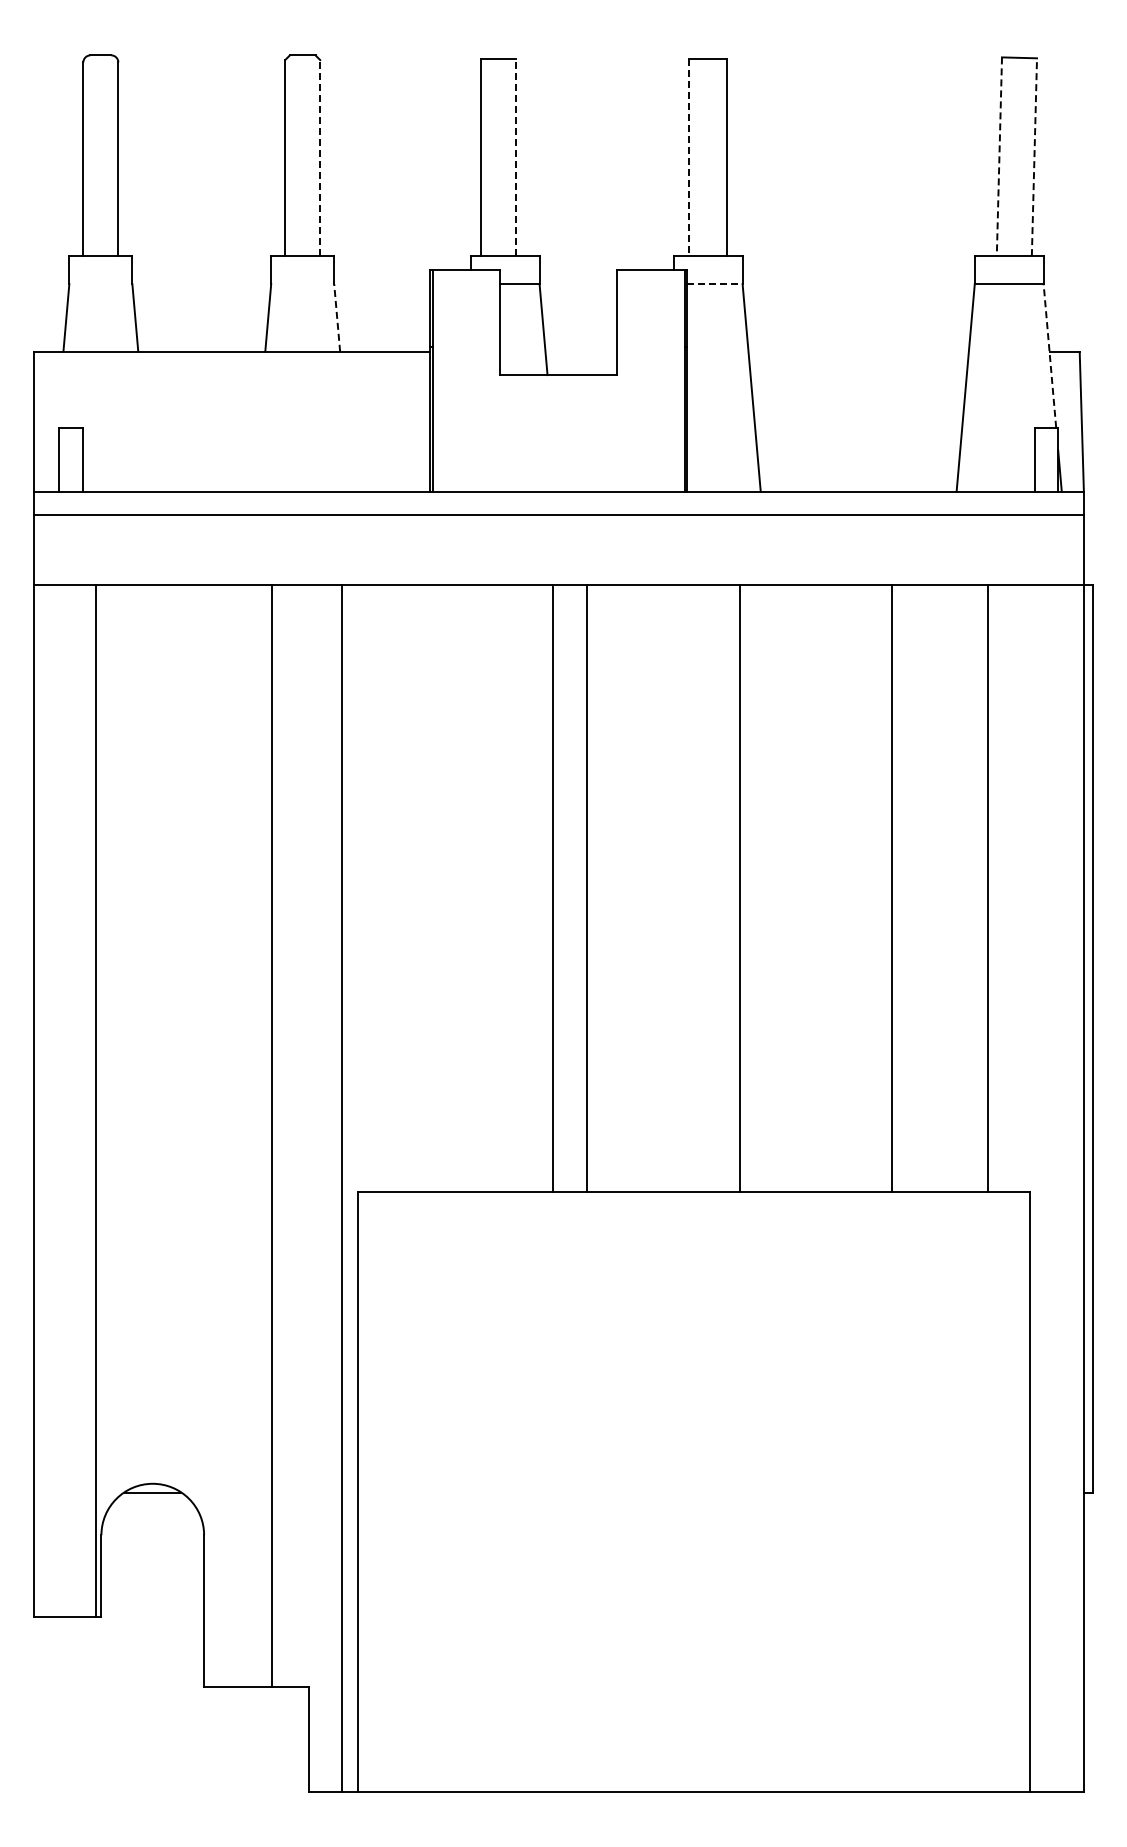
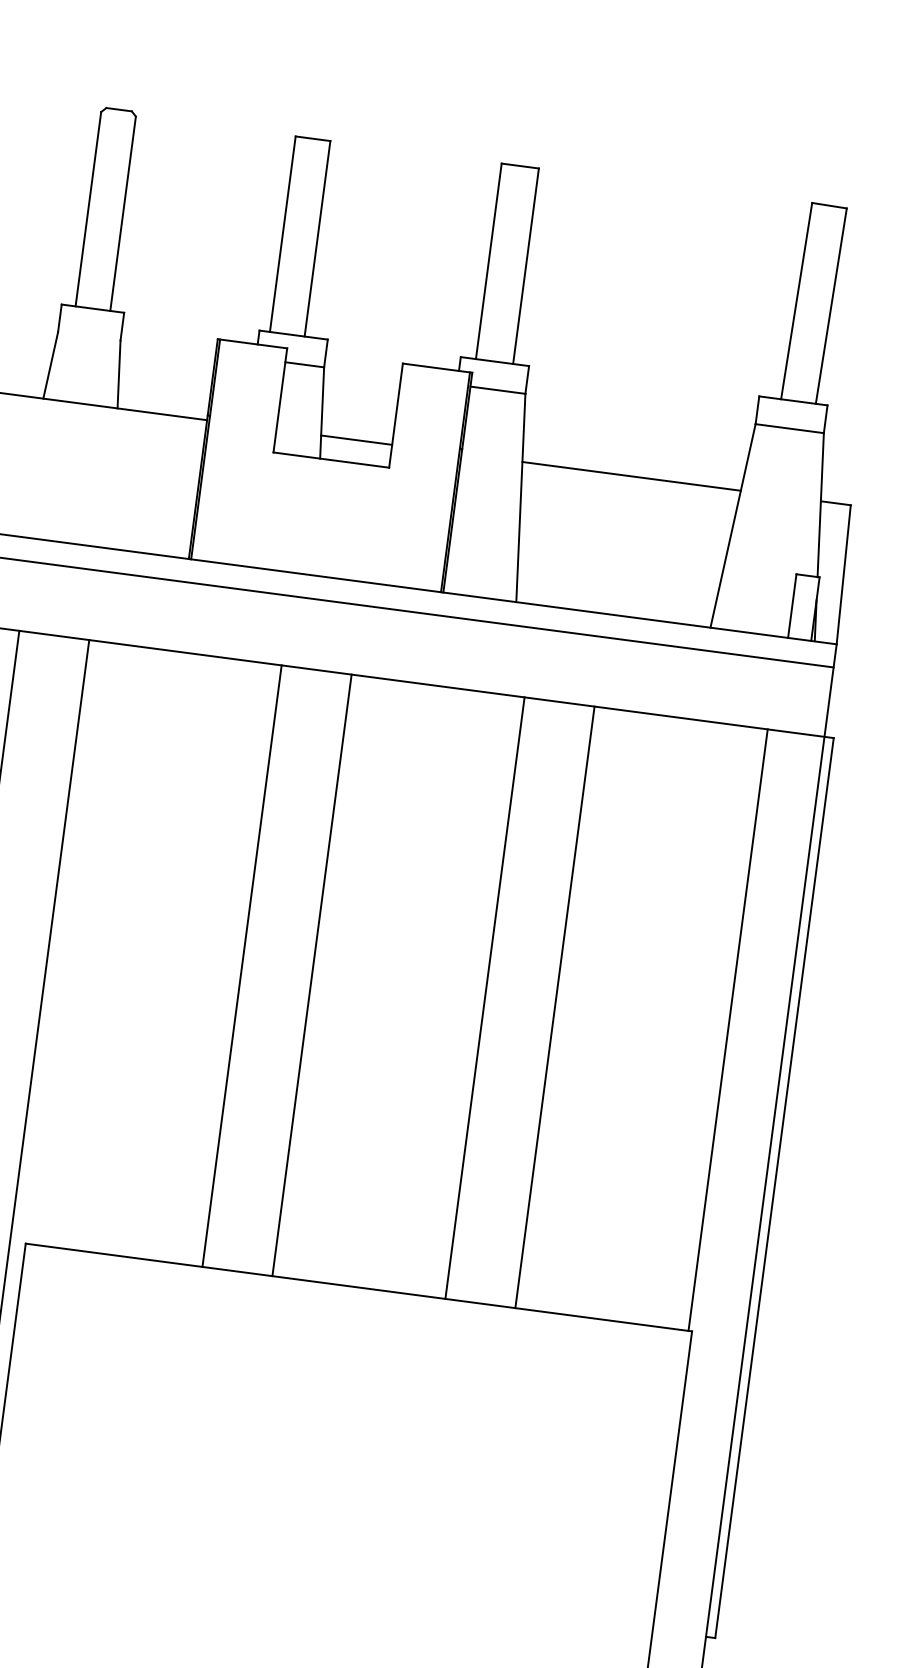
line: (320, 157) -> (123, 213), dashed -> solid
line: (516, 157) -> (317, 238), dashed -> solid
line: (689, 157) -> (489, 261), dashed -> solid
line: (999, 157) -> (796, 301), dashed -> solid
line: (1034, 157) -> (831, 306), dashed -> solid
line: (714, 284) -> (497, 390), dashed -> solid
line: (337, 317) -> (119, 374), dashed -> solid
line: (581, 352) -> (356, 440), added
line: (858, 352) -> (631, 476), added
line: (1049, 355) -> (820, 504), dashed -> solid
line: (552, 888) -> (311, 975), moved
line: (587, 888) -> (242, 966), moved
line: (740, 888) -> (485, 998), moved
line: (891, 888) -> (554, 1007), moved
line: (987, 888) -> (727, 1030), moved

